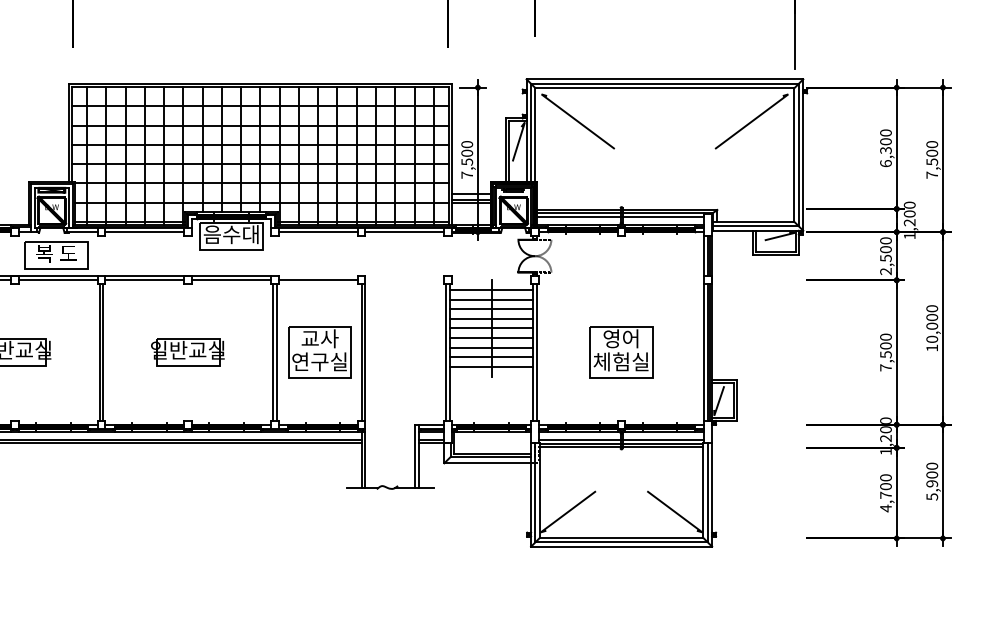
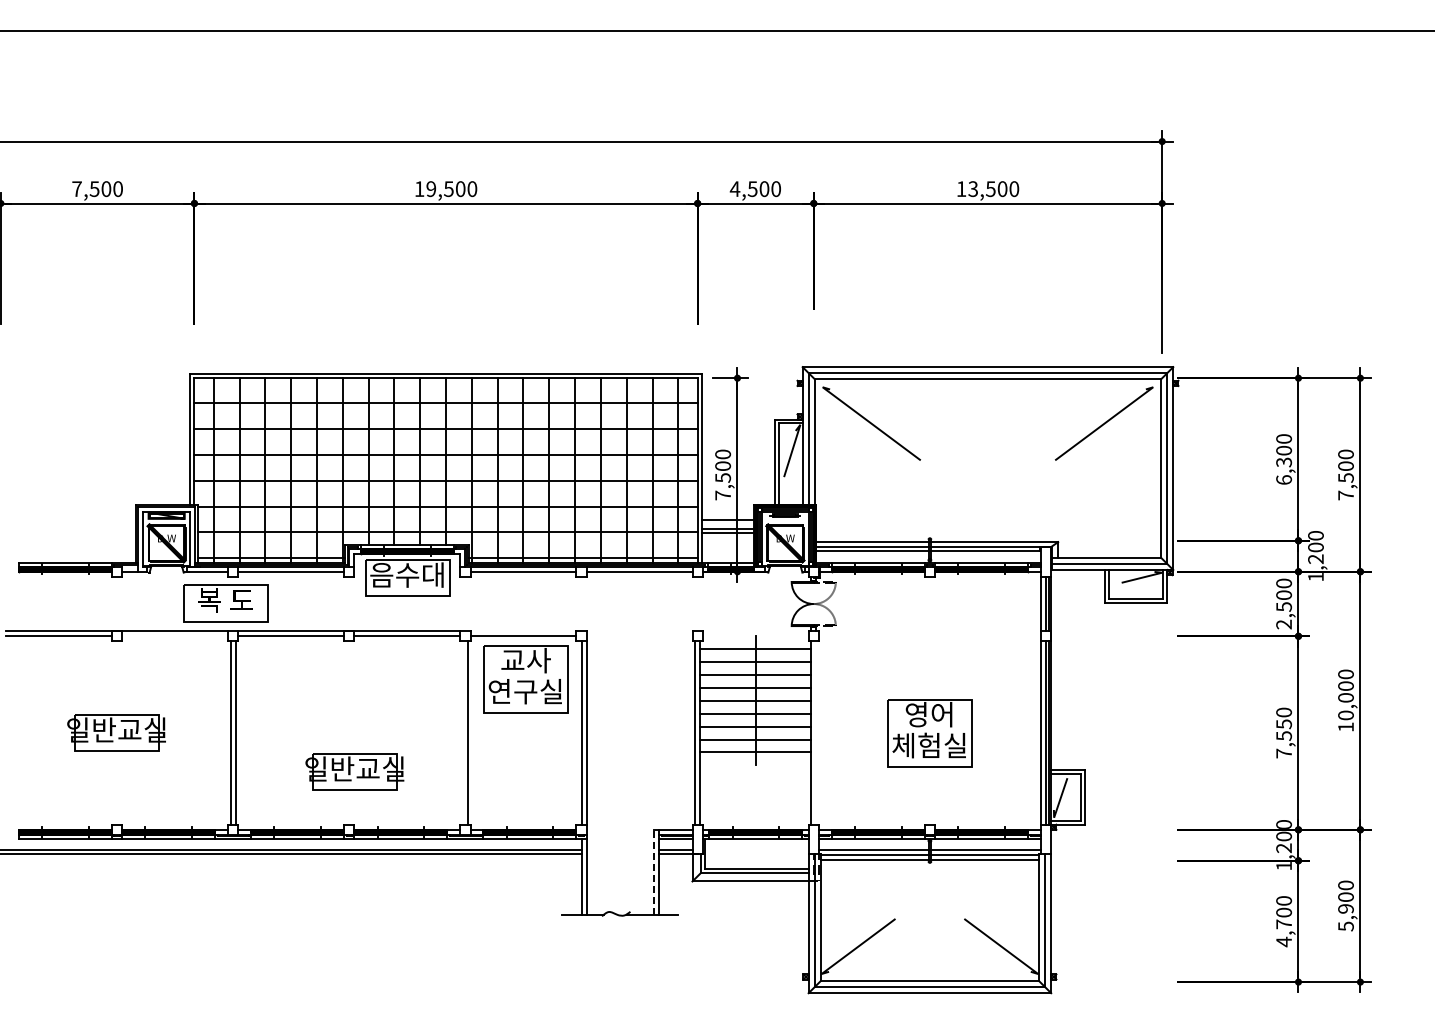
part: (56, 255) -> (225, 603), moved
line: (57, 280) -> (174, 636), removed
text: (885, 346) -> (1283, 724), 7,500 -> 7,550
part: (187, 352) -> (354, 771), moved
line: (272, 352) -> (462, 732), removed
part: (319, 352) -> (525, 679), moved
line: (536, 352) -> (816, 732), removed
line: (415, 455) -> (653, 871), solid -> dashed

